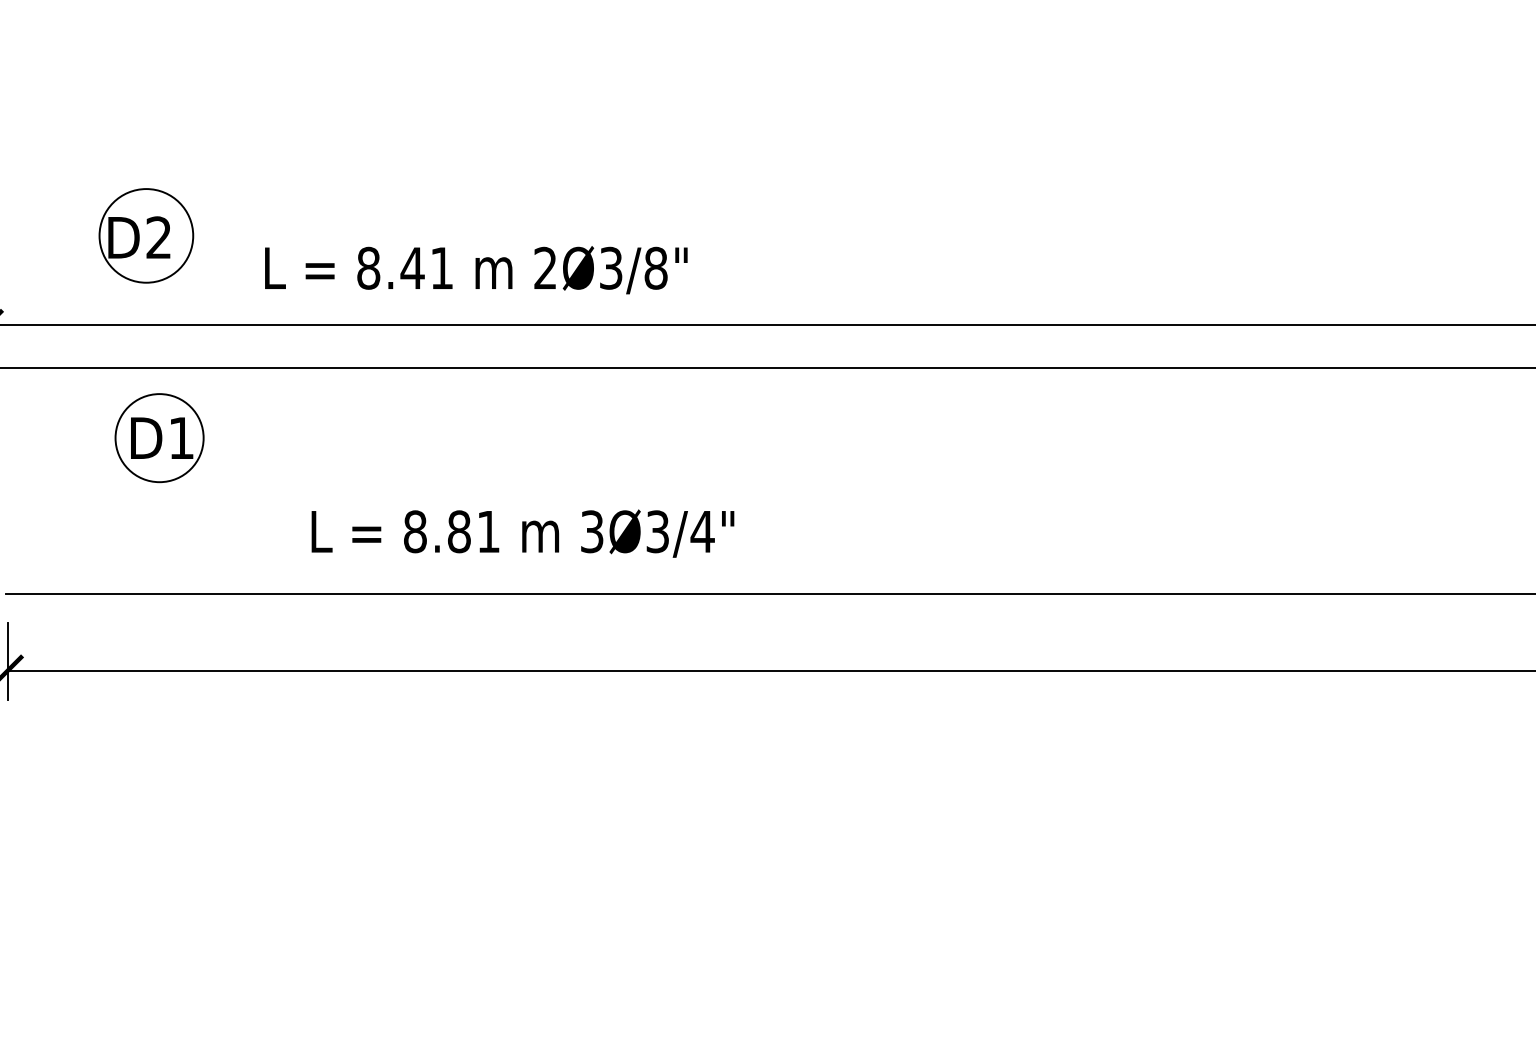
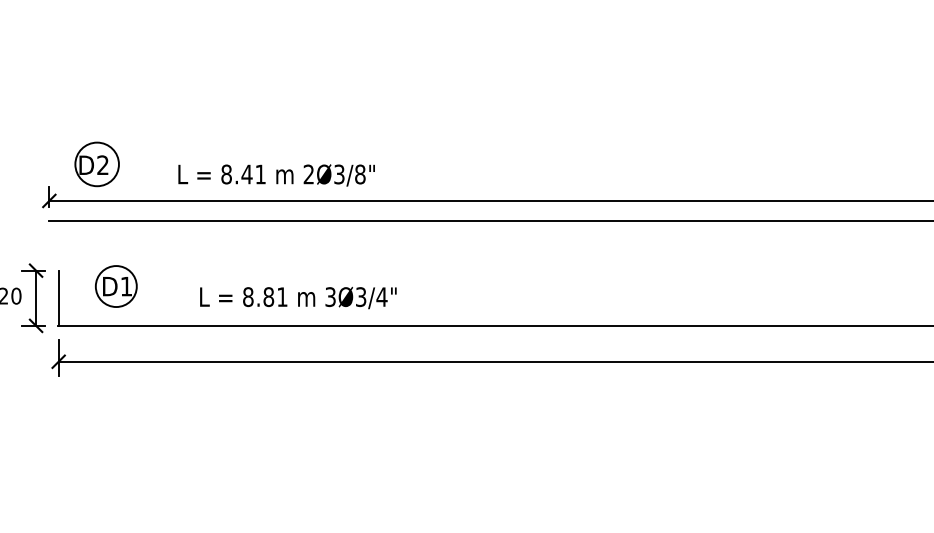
part: (144, 236) -> (96, 164), moved
part: (159, 438) -> (116, 286), moved
line: (7, 532) -> (58, 297), added

